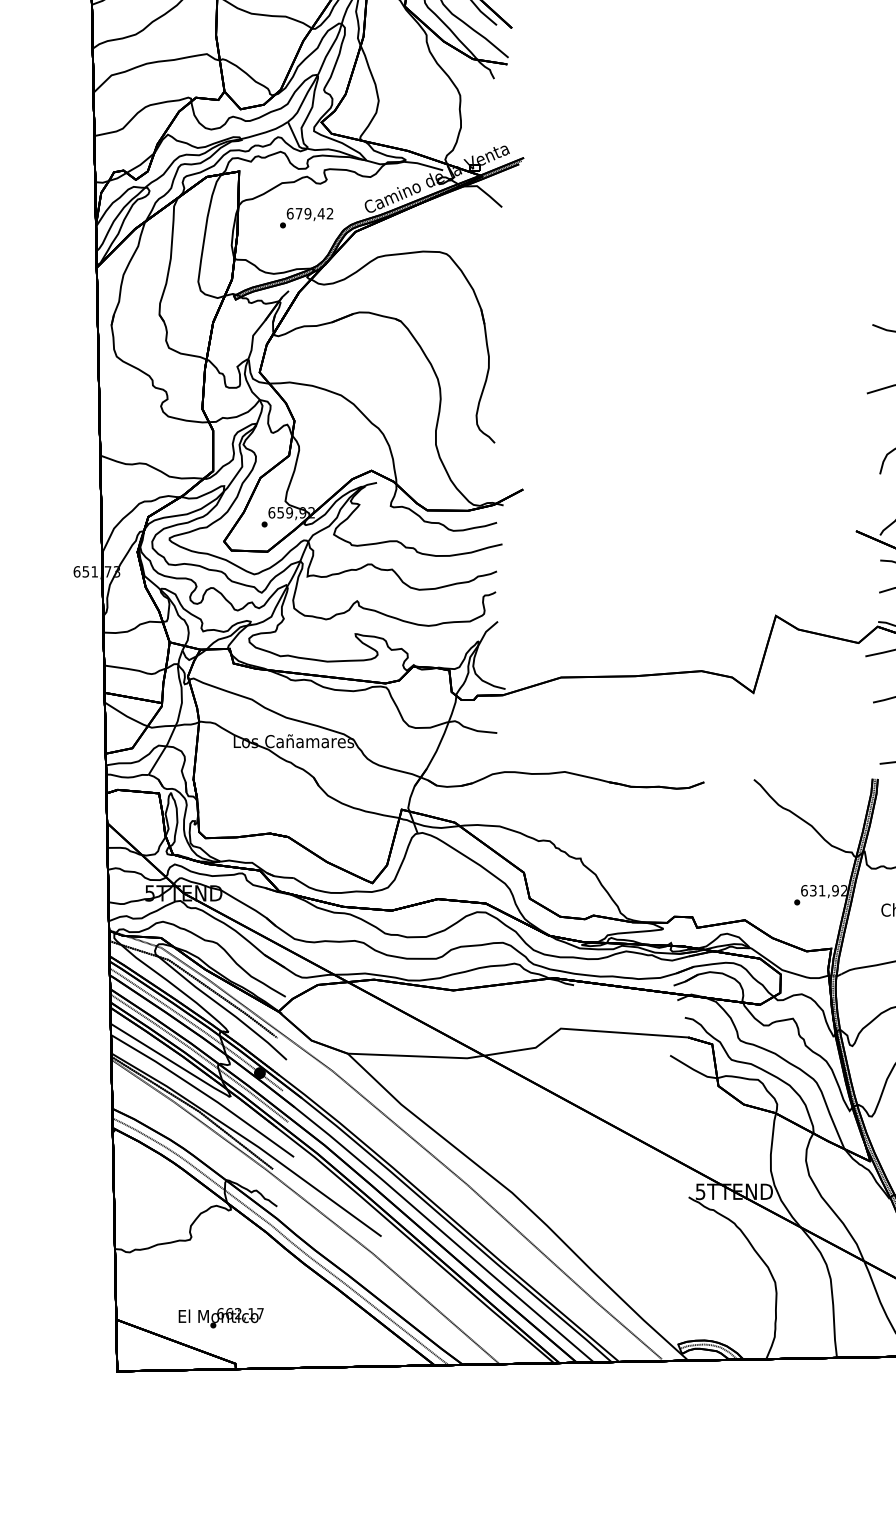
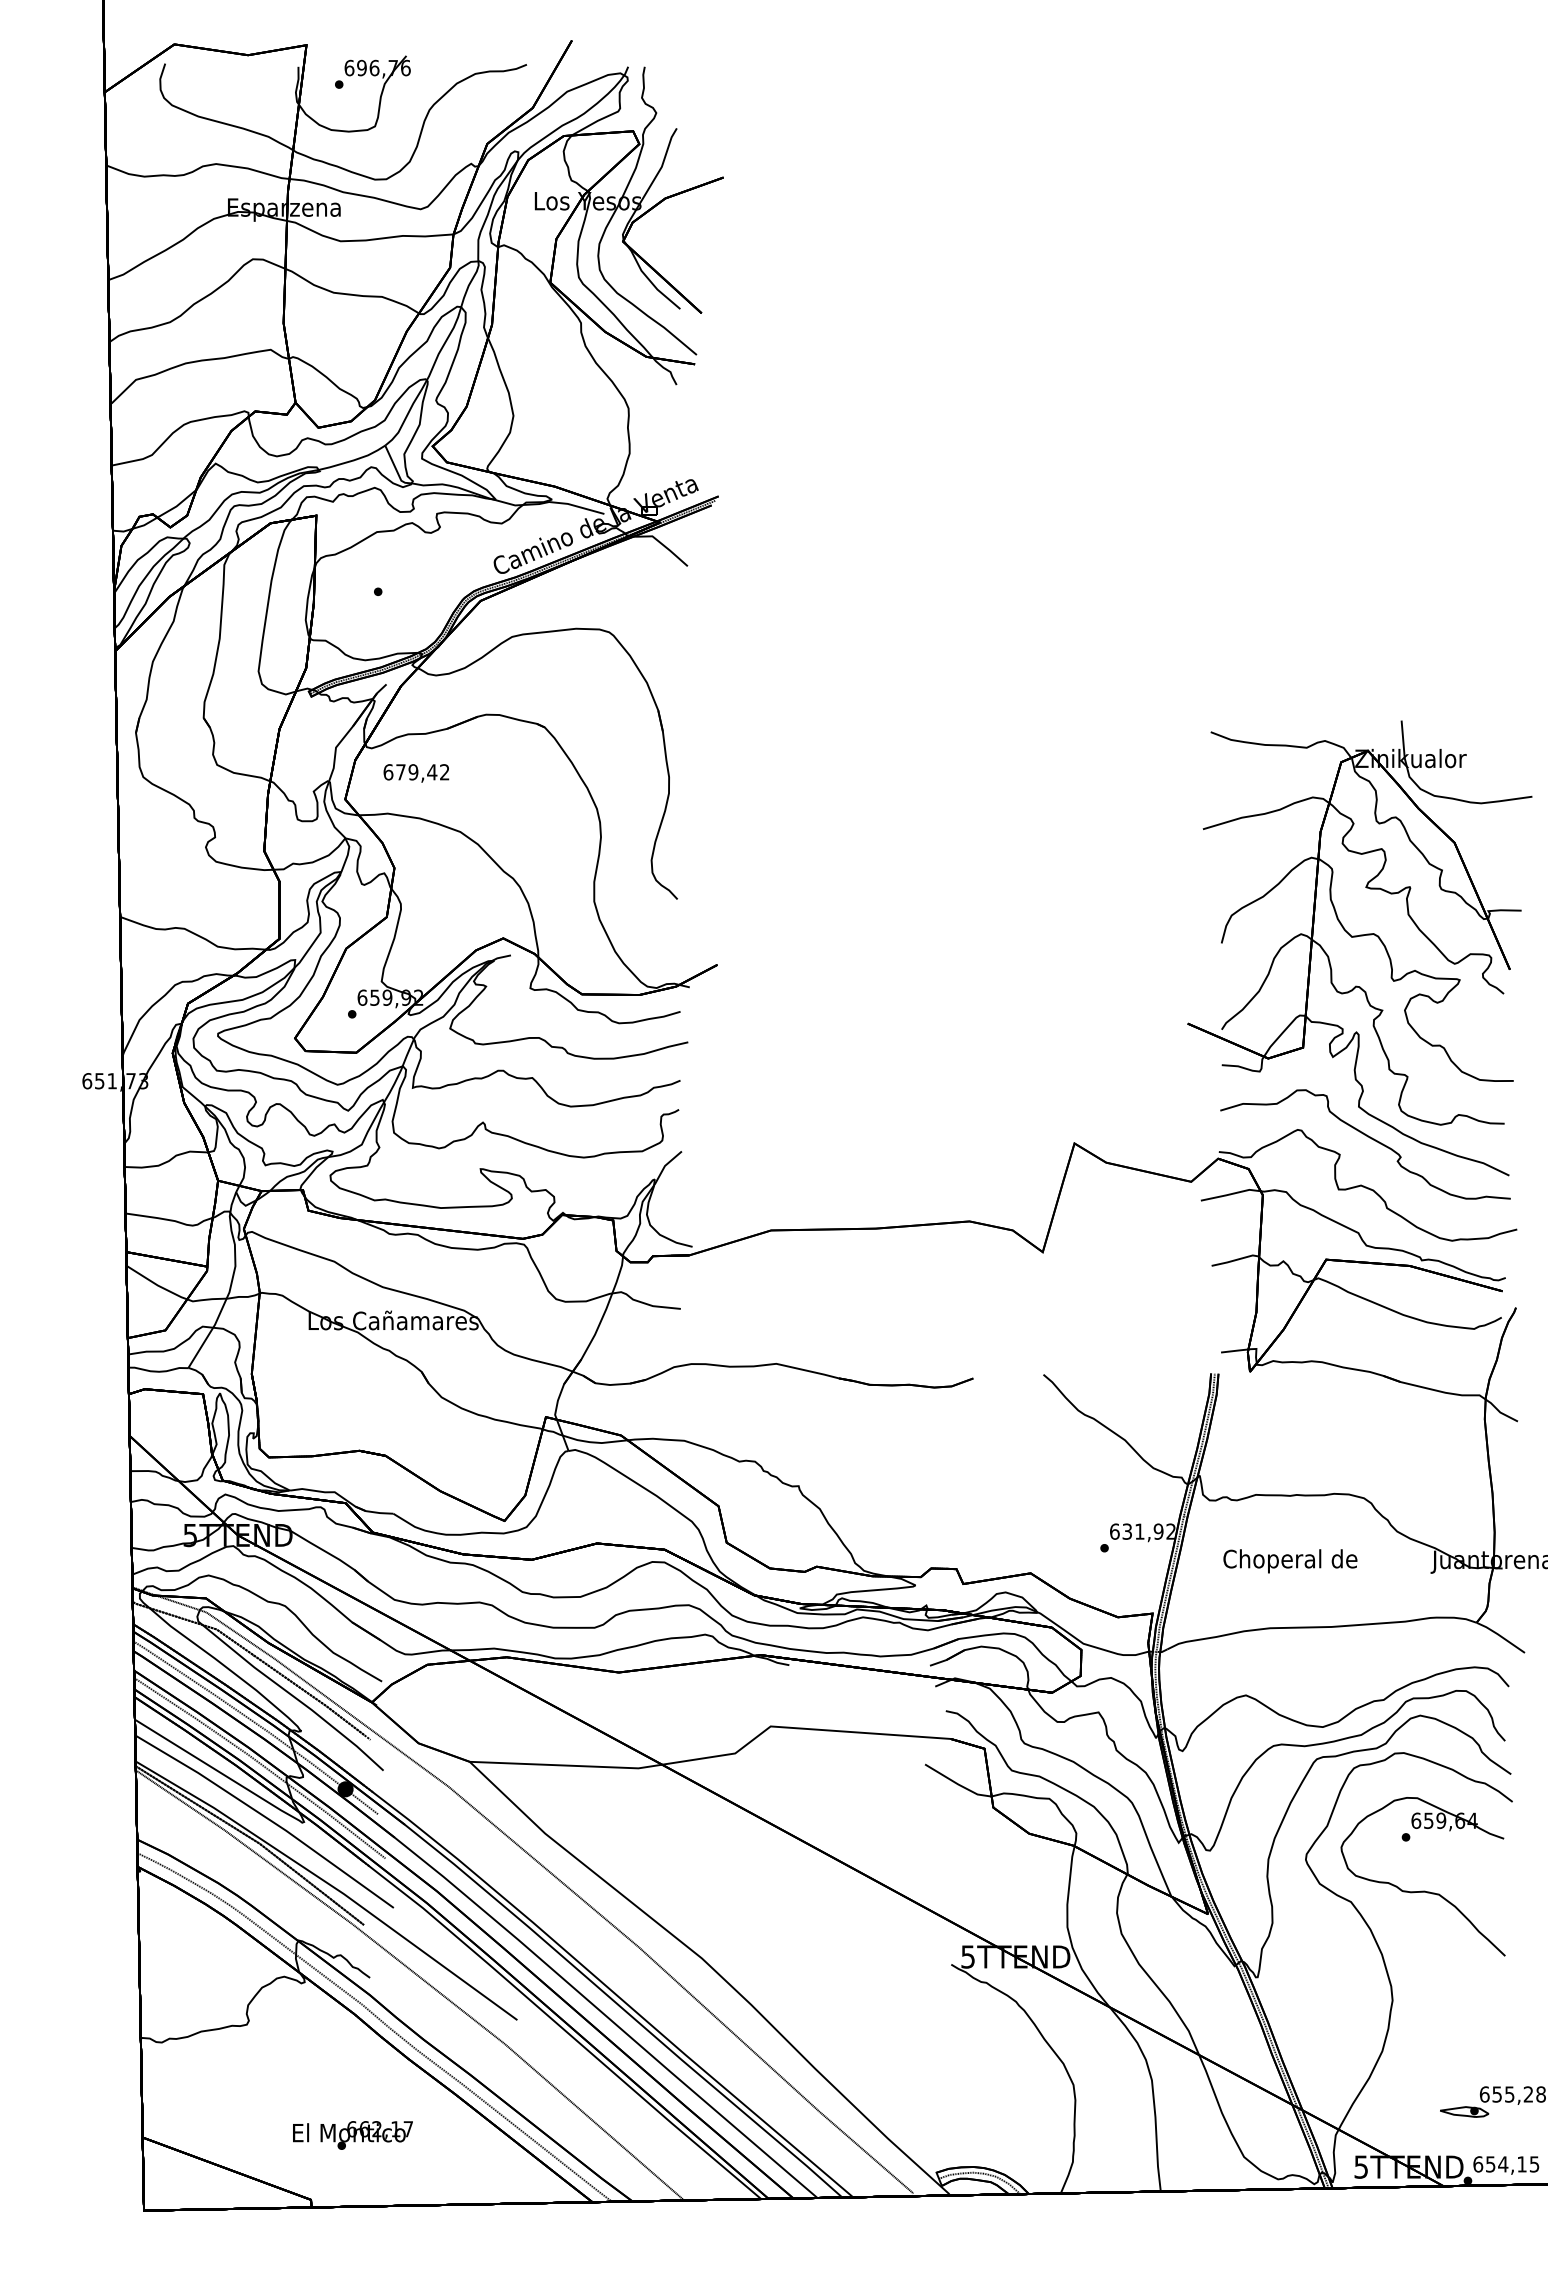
text: (310, 214) -> (416, 773), moved
text: (220, 1318) -> (352, 2135), moved

